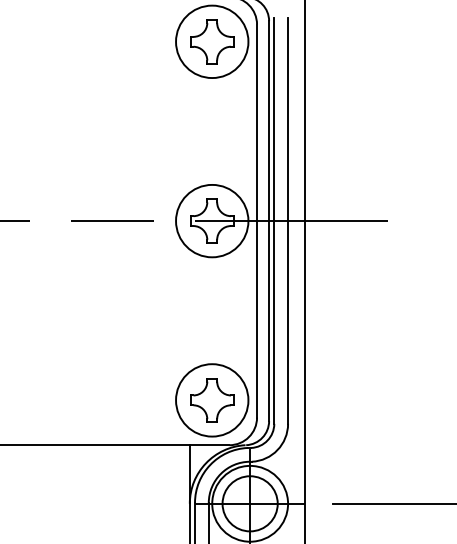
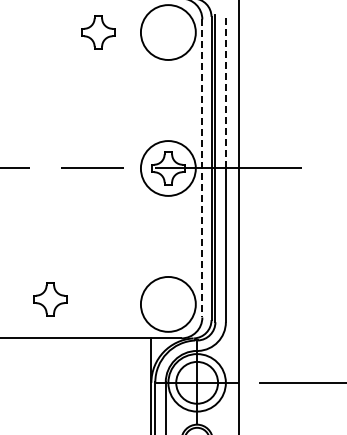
part: (212, 41) -> (98, 32), moved
line: (287, 119) -> (225, 91), solid -> dashed
line: (257, 221) -> (202, 168), solid -> dashed
part: (212, 400) -> (50, 299), moved

